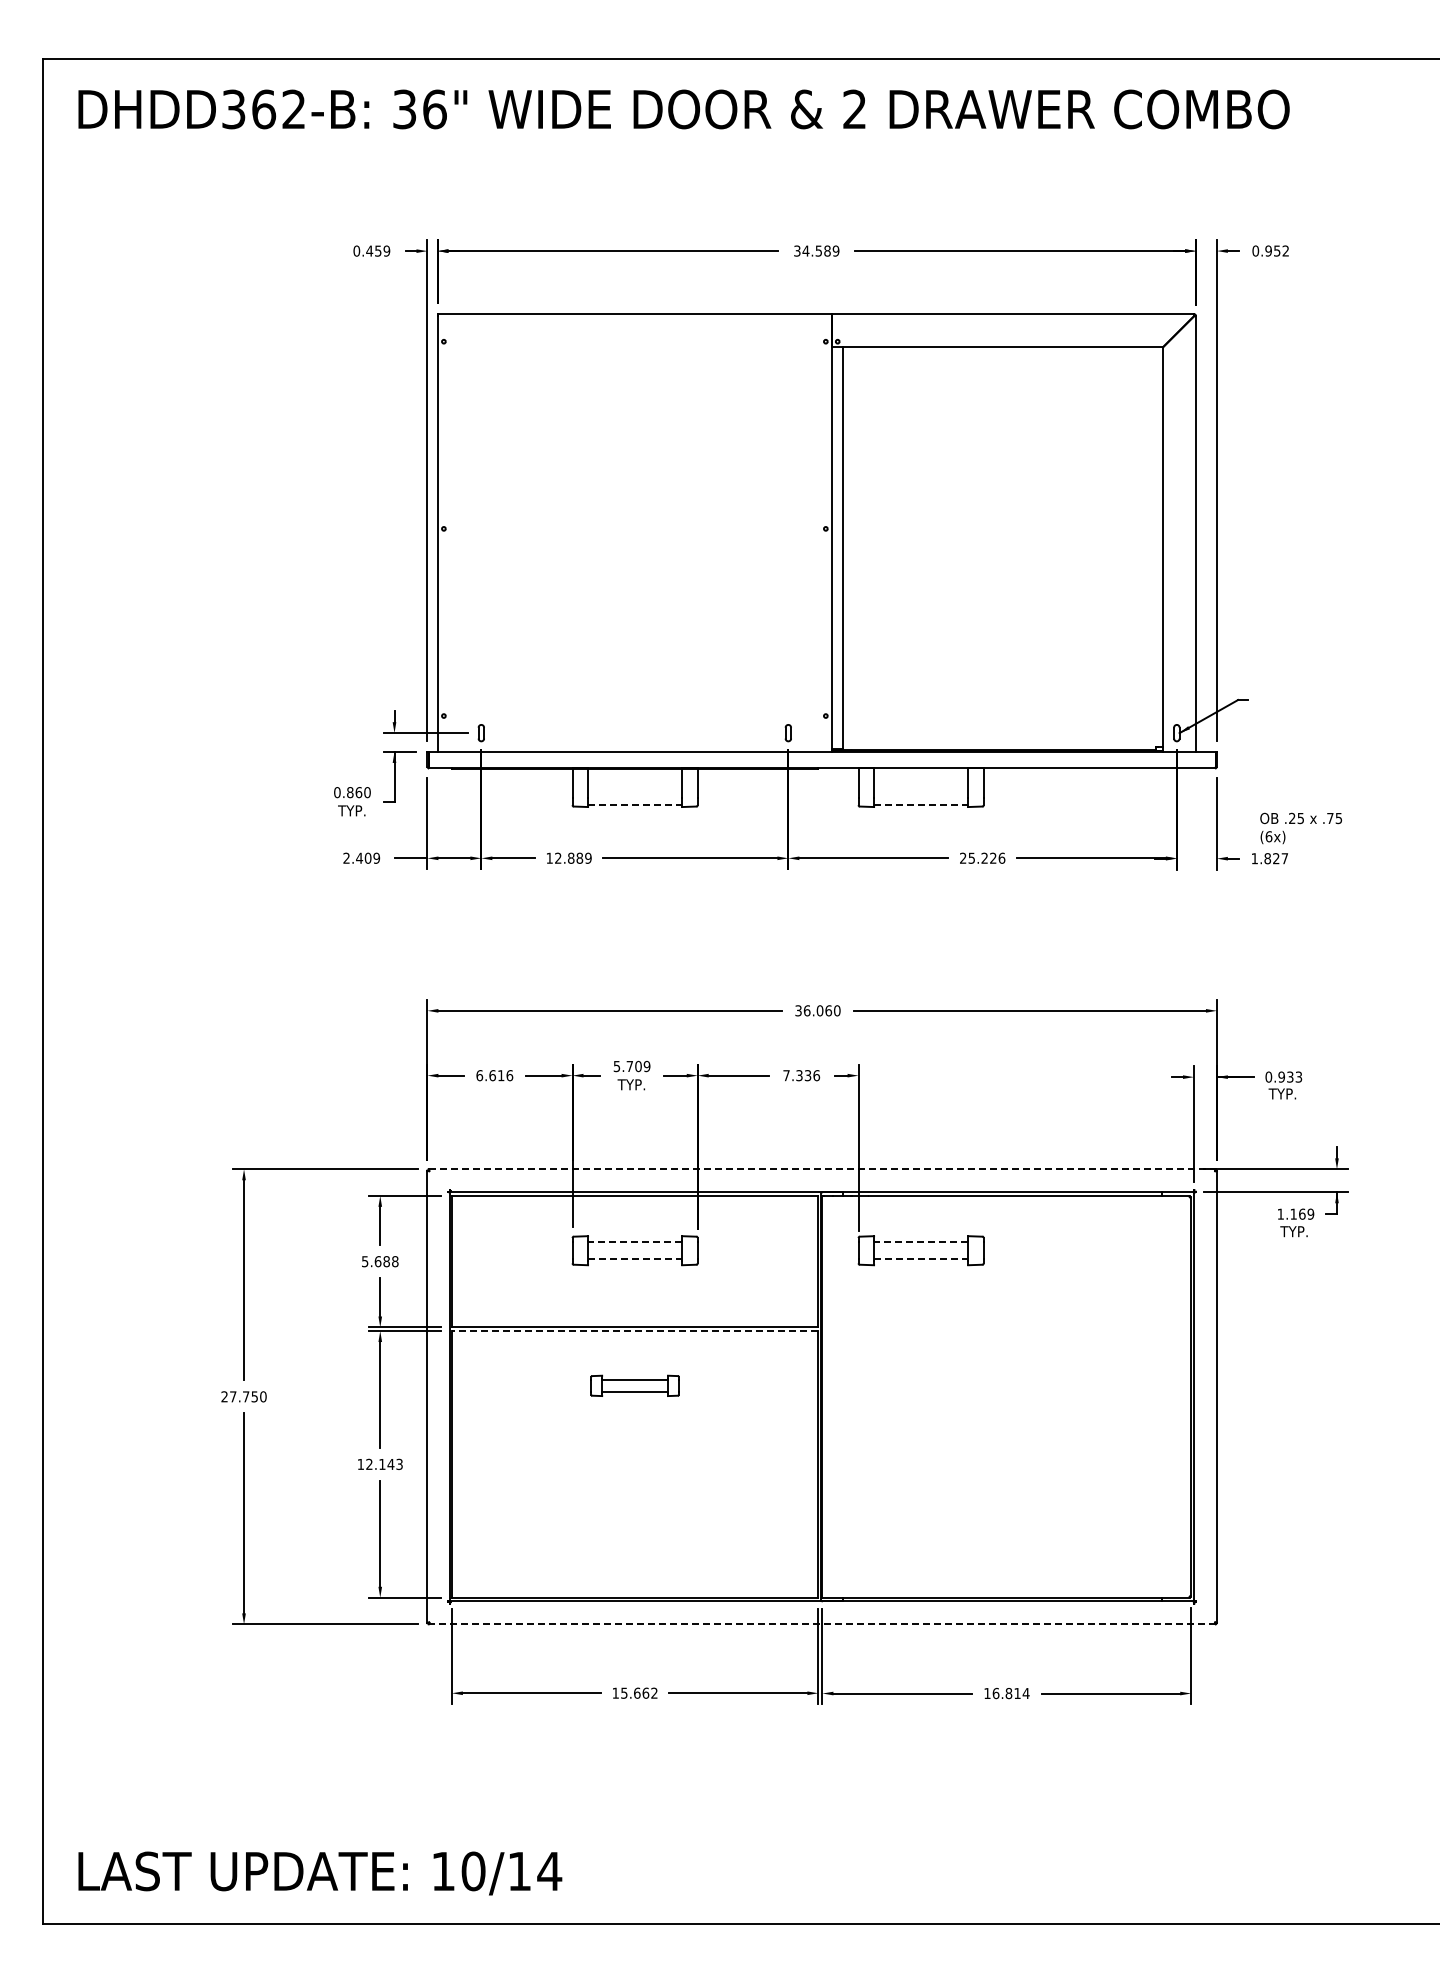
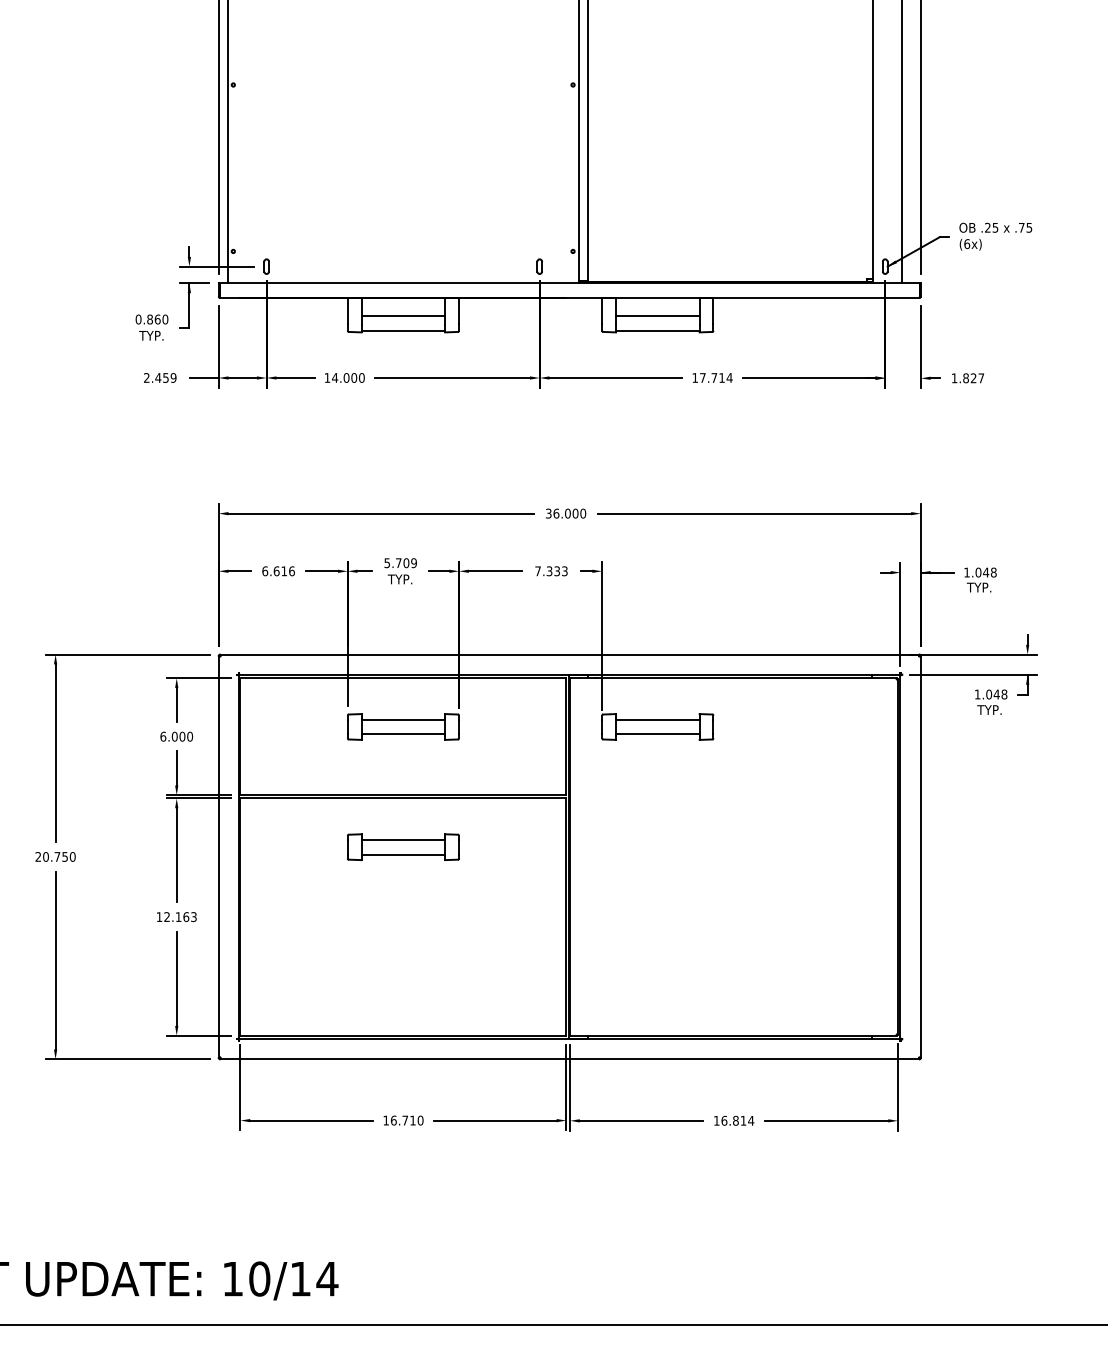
line: (635, 788) -> (403, 315), added
line: (921, 788) -> (658, 315), added
line: (635, 804) -> (403, 330), dashed -> solid
line: (921, 804) -> (658, 330), dashed -> solid
text: (1300, 828) -> (995, 236), moved
text: (367, 857) -> (165, 377), 2.409 -> 2.459
text: (572, 857) -> (347, 377), 12.889 -> 14.000
text: (982, 857) -> (712, 377), 25.226 -> 17.714
text: (828, 1010) -> (575, 513), 36.060 -> 36.000
text: (816, 1075) -> (564, 571), 7.336 -> 7.333
text: (1283, 1076) -> (980, 572), 0.933 -> 1.048
line: (822, 1169) -> (570, 654), dashed -> solid
text: (1302, 1213) -> (996, 693), 1.169 -> 1.048
line: (634, 1242) -> (402, 719), dashed -> solid
line: (920, 1242) -> (657, 719), dashed -> solid
line: (635, 1258) -> (403, 733), dashed -> solid
line: (921, 1258) -> (658, 733), dashed -> solid
text: (379, 1261) -> (176, 736), 5.688 -> 6.000
line: (634, 1331) -> (402, 798), dashed -> solid
part: (634, 1385) -> (402, 846), size x1.43
text: (233, 1396) -> (46, 856), 27.750 -> 20.750
text: (390, 1463) -> (185, 916), 12.143 -> 12.163
line: (822, 1624) -> (570, 1059), dashed -> solid
text: (639, 1692) -> (407, 1119), 15.662 -> 16.710

